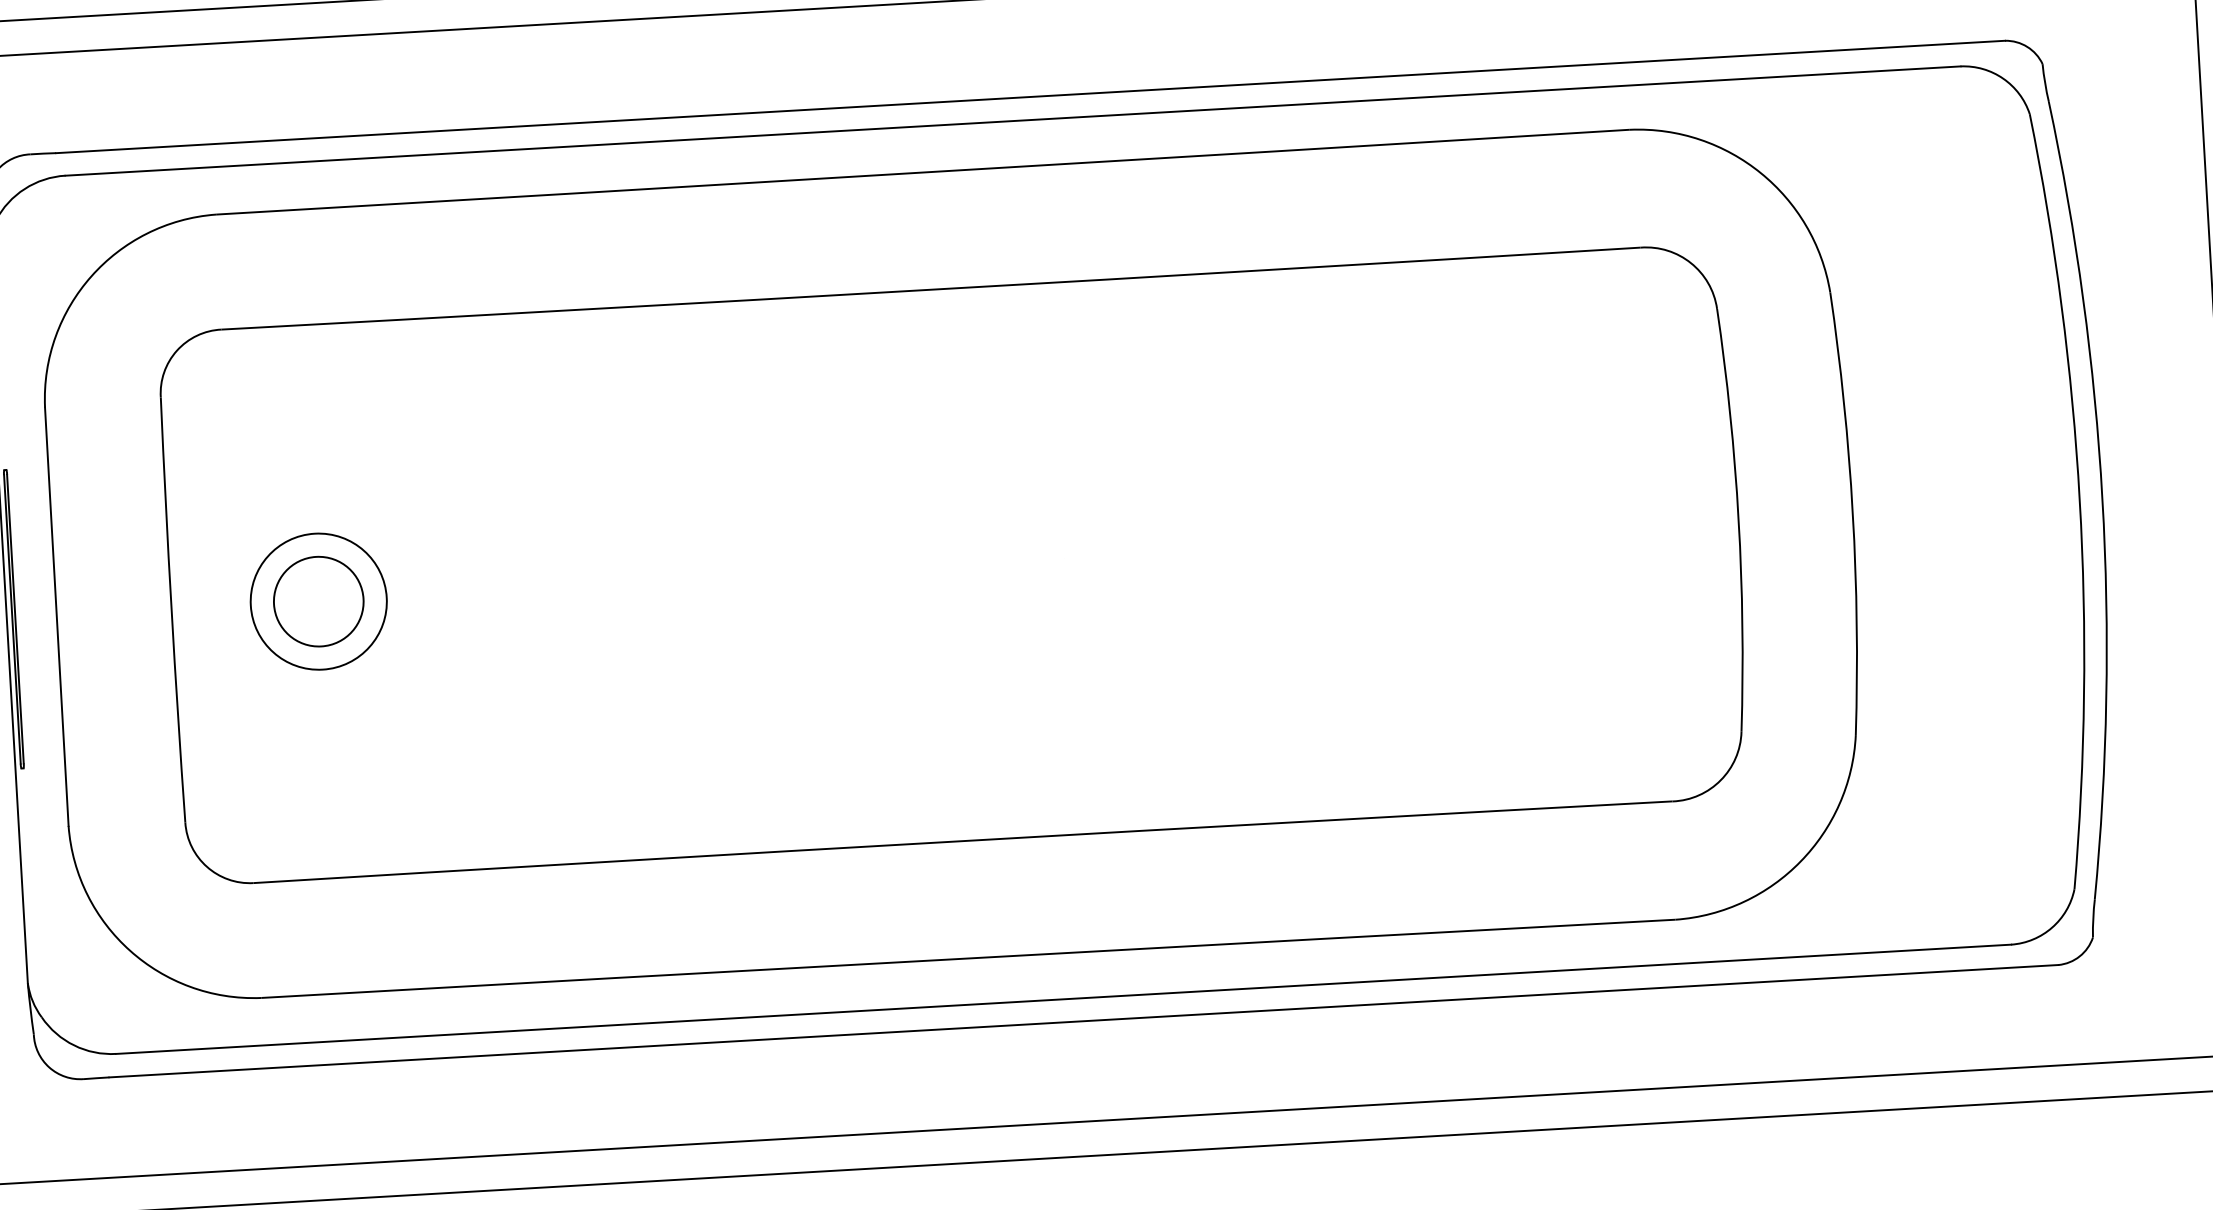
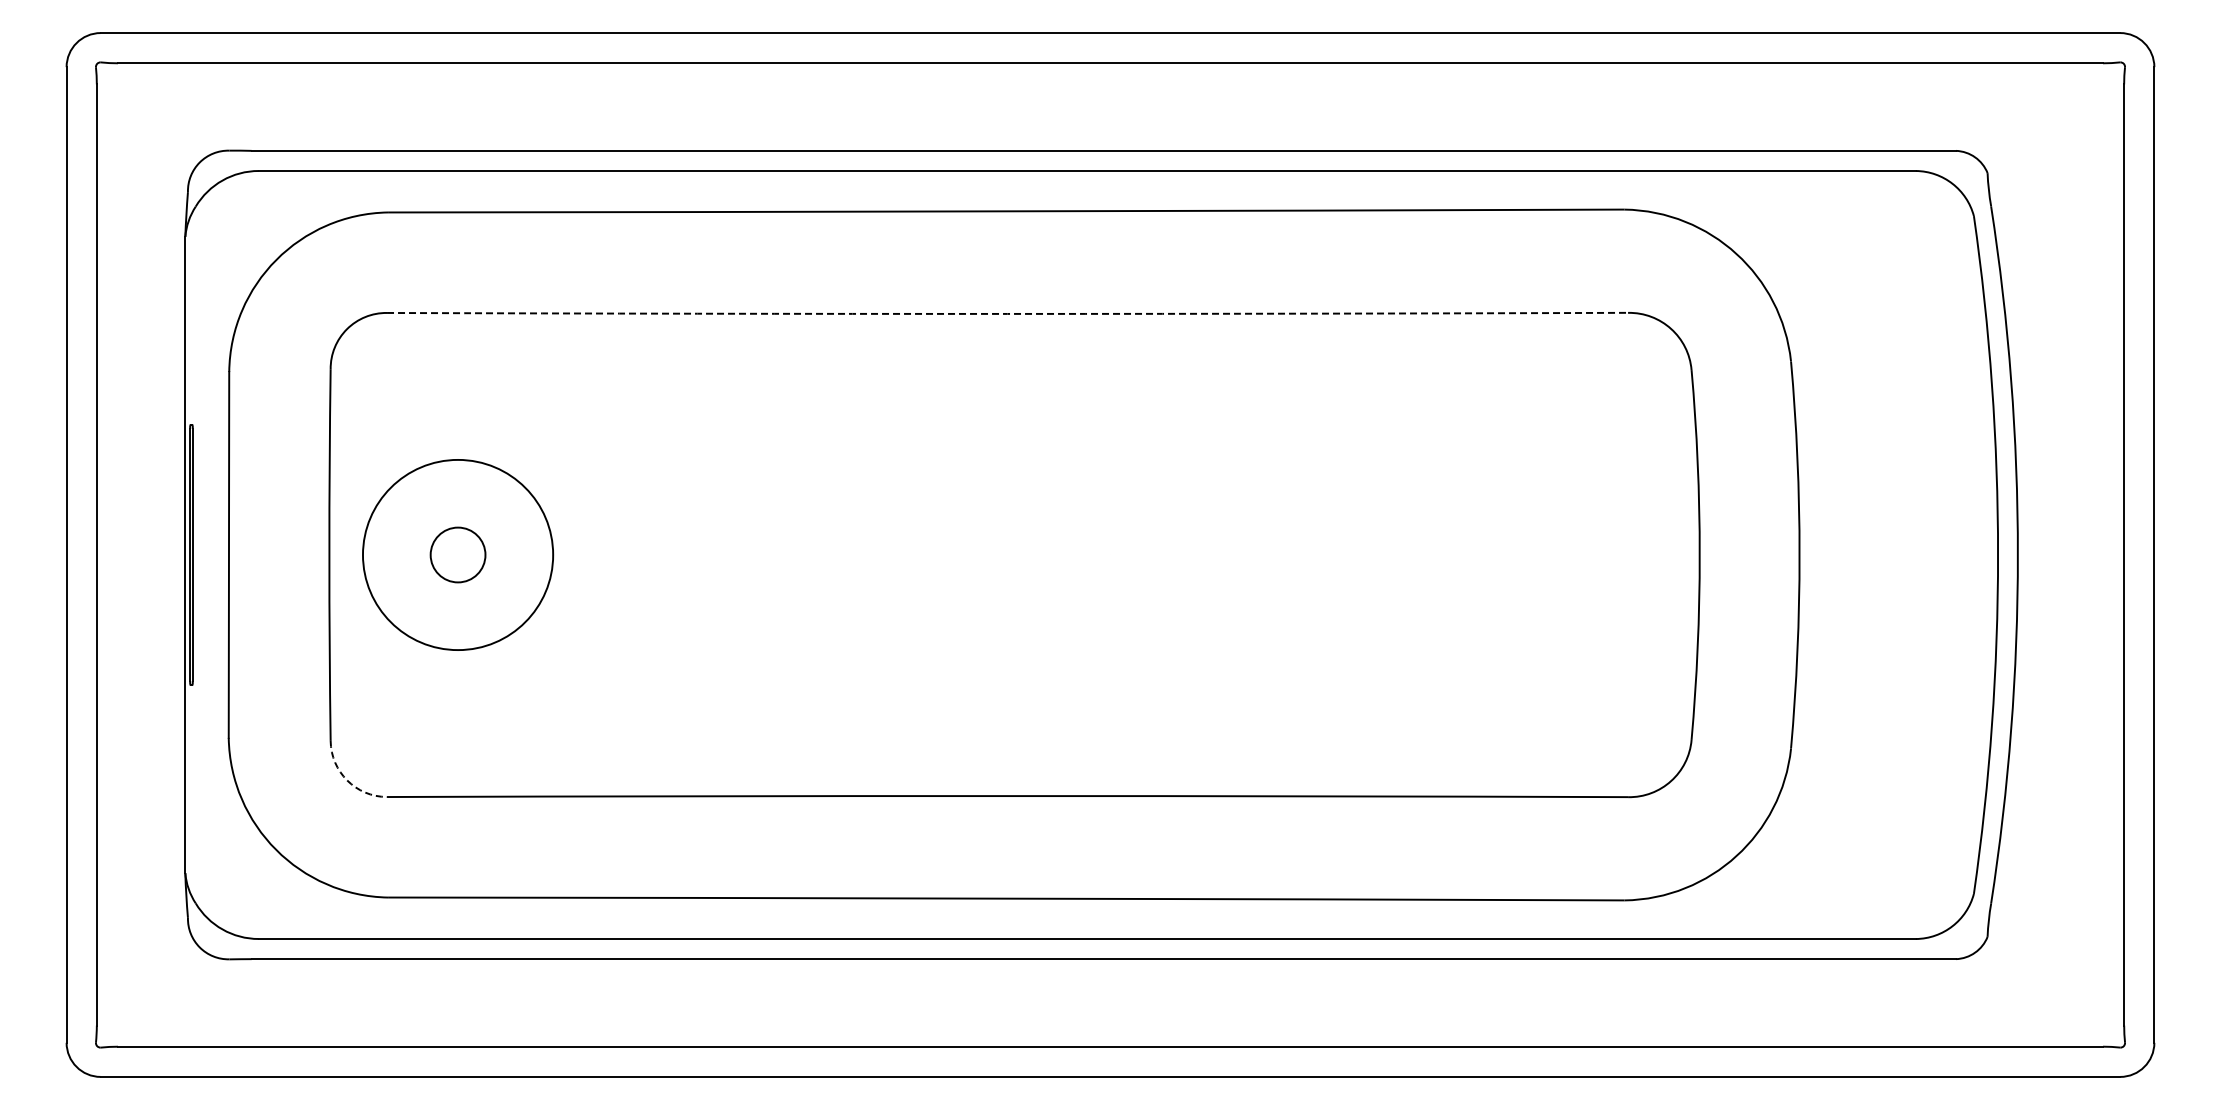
arc: (931, 289) -> (1007, 313), solid -> dashed
circle: (318, 601) -> (457, 554), size x0.7
circle: (318, 601) -> (457, 554), size x1.6
arc: (207, 866) -> (347, 780), solid -> dashed

